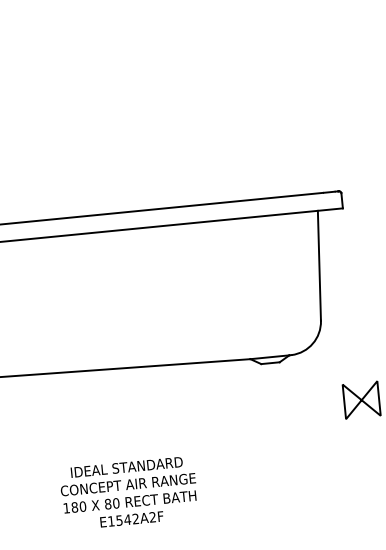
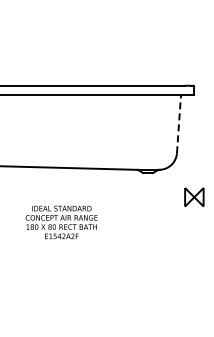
line: (320, 264) -> (179, 123), solid -> dashed
text: (128, 493) -> (61, 222), moved

